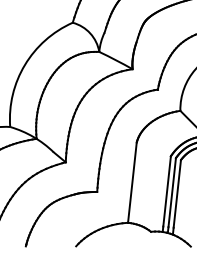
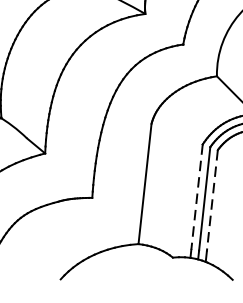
line: (167, 191) -> (197, 197), solid -> dashed
line: (177, 194) -> (212, 201), solid -> dashed

